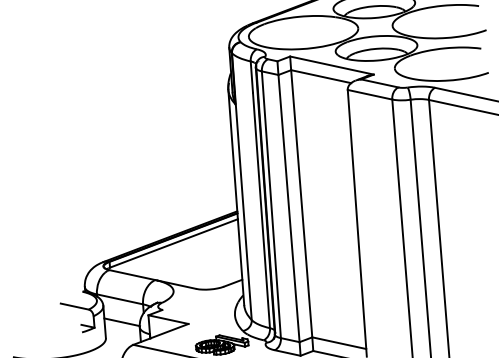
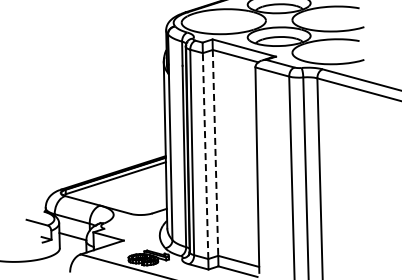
line: (301, 203) -> (215, 152), solid -> dashed
line: (288, 209) -> (205, 156), solid -> dashed

